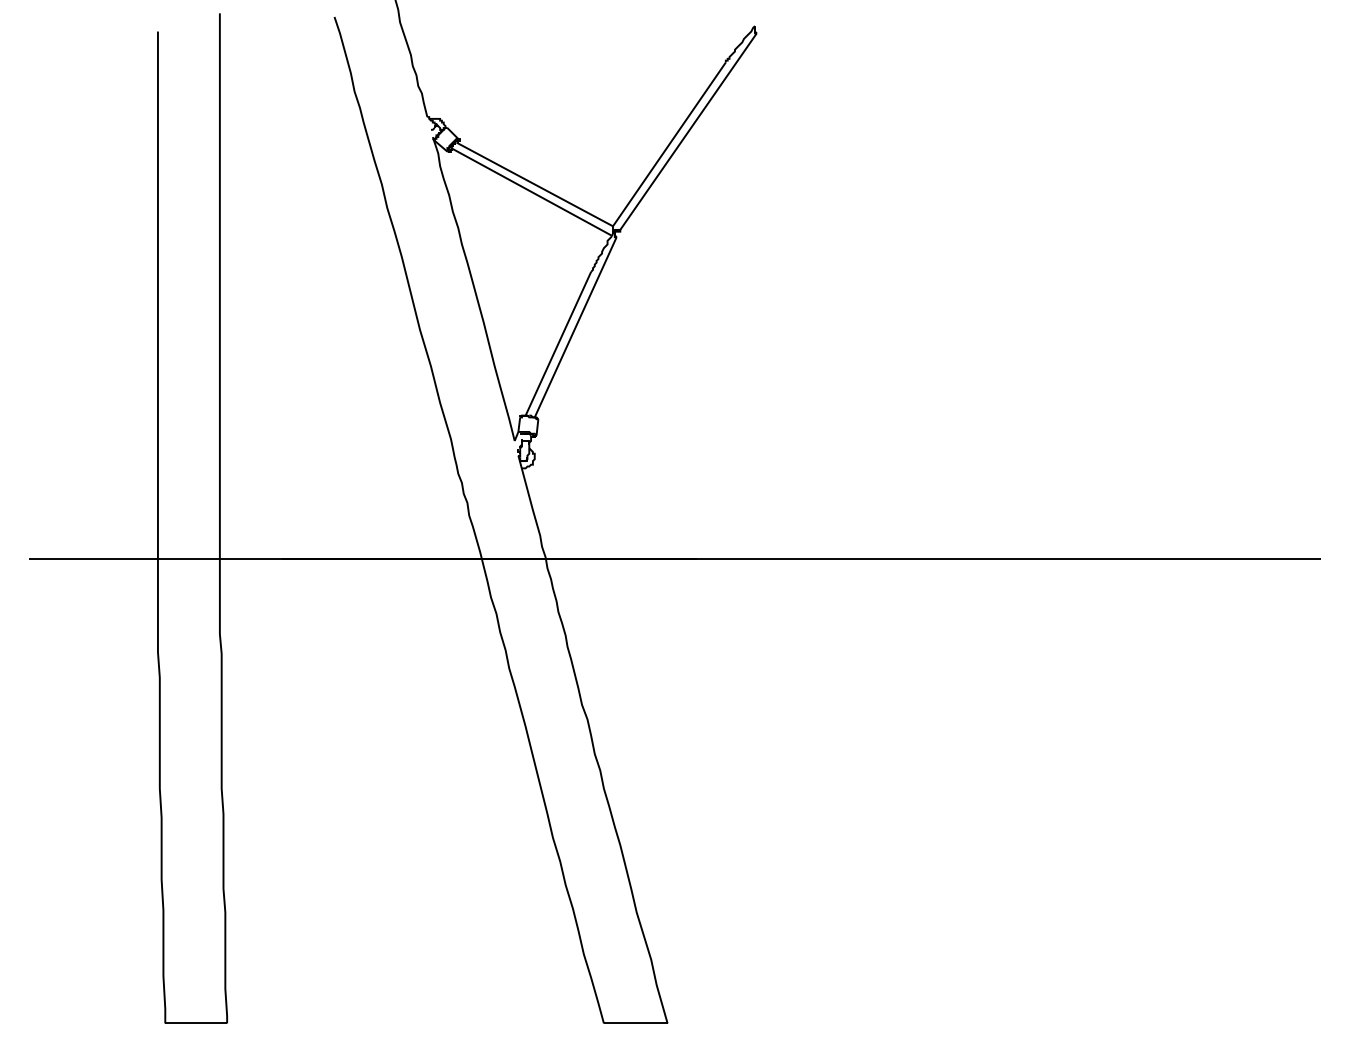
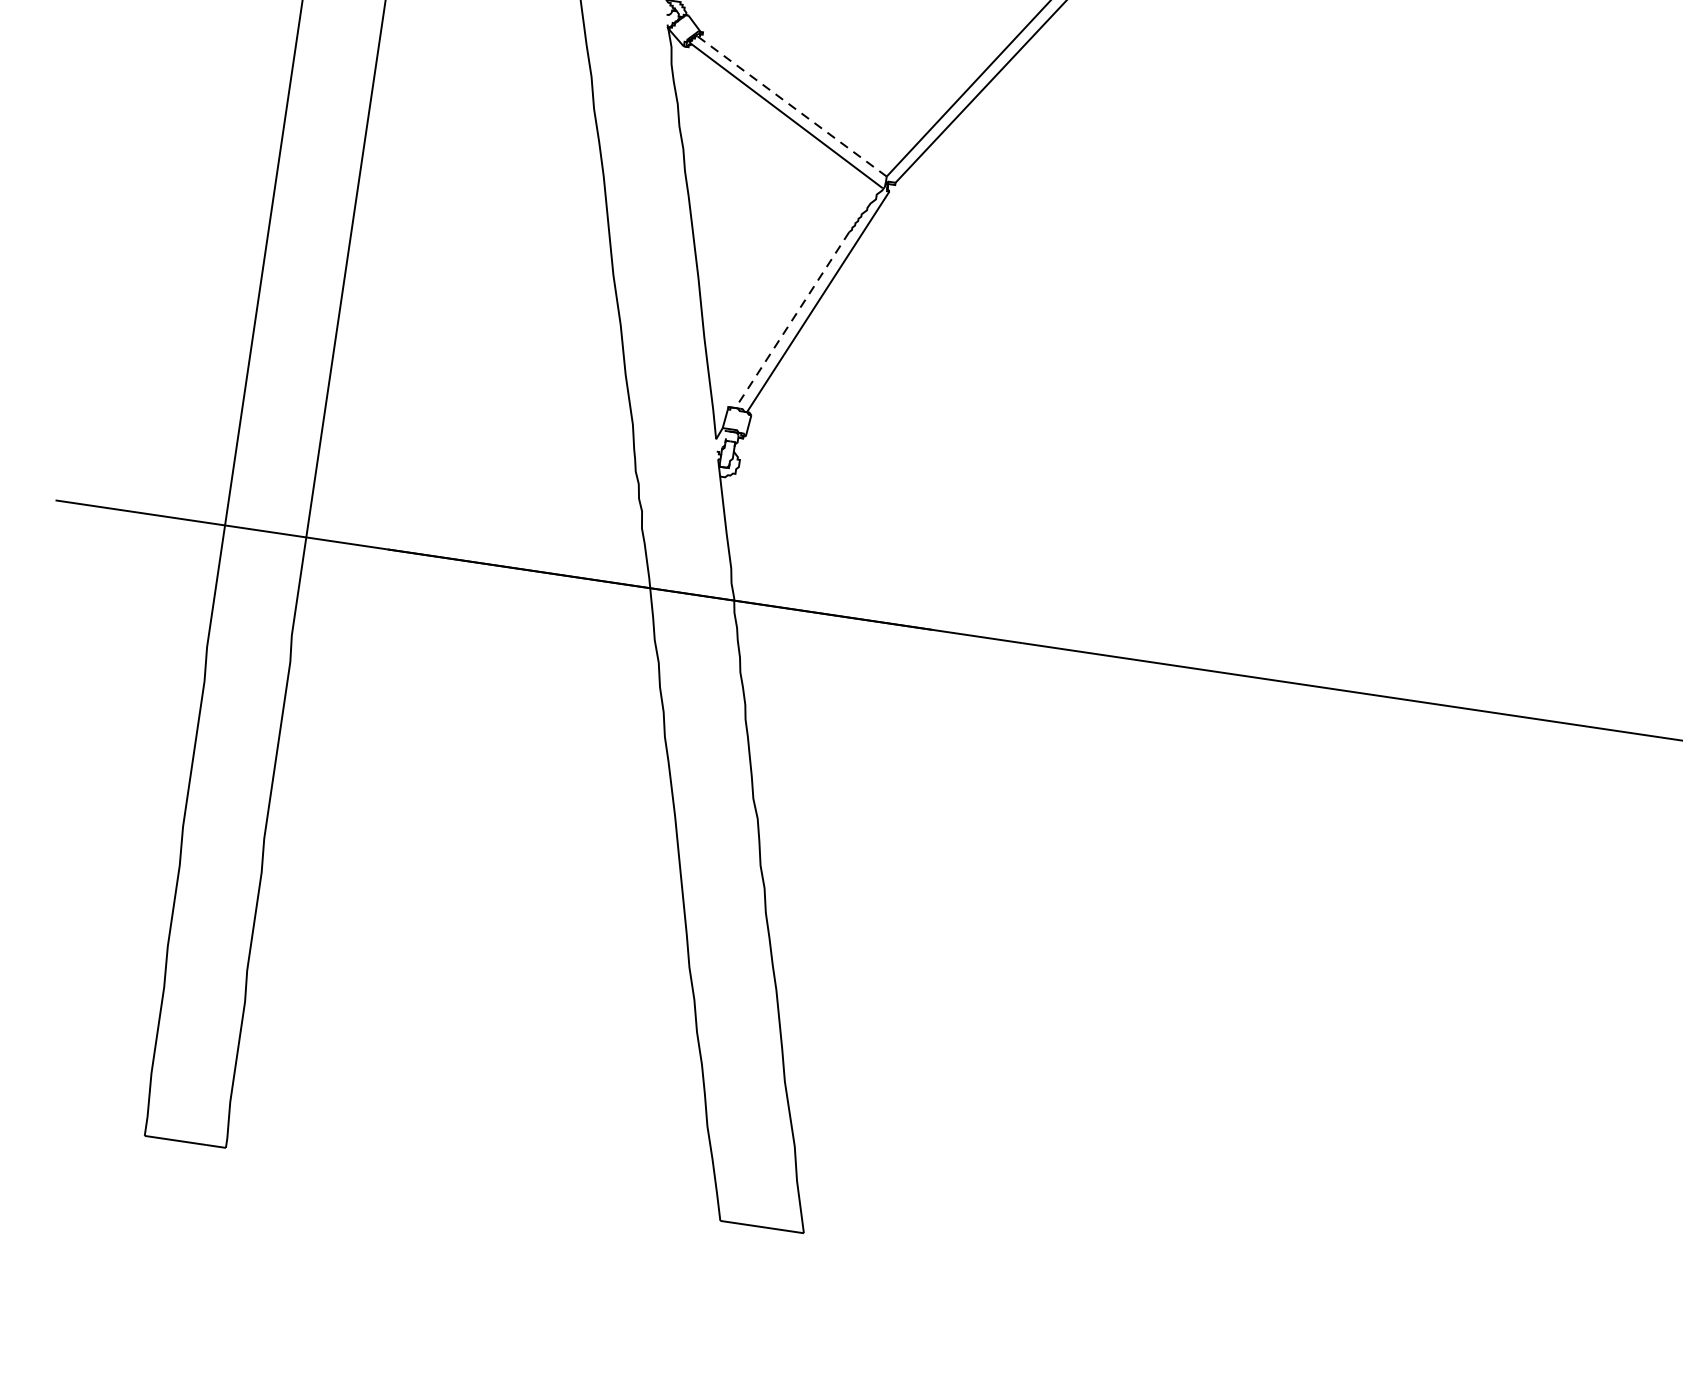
line: (534, 184) -> (791, 106), solid -> dashed
line: (558, 344) -> (792, 321), solid -> dashed

